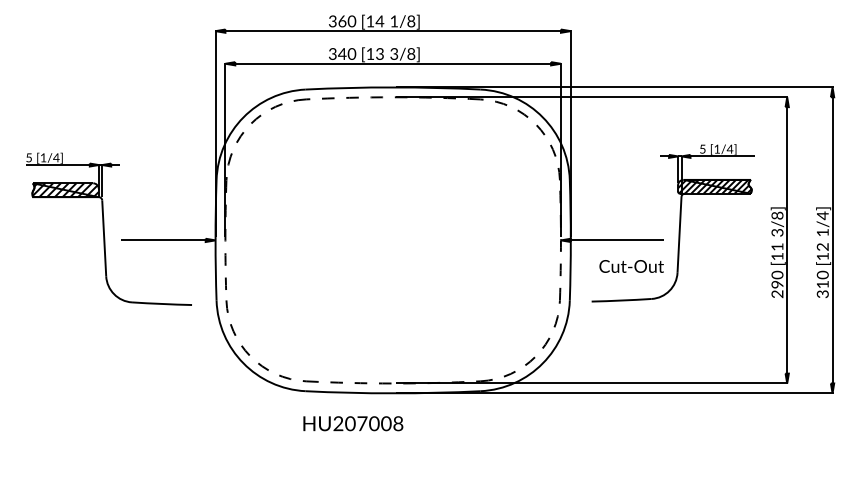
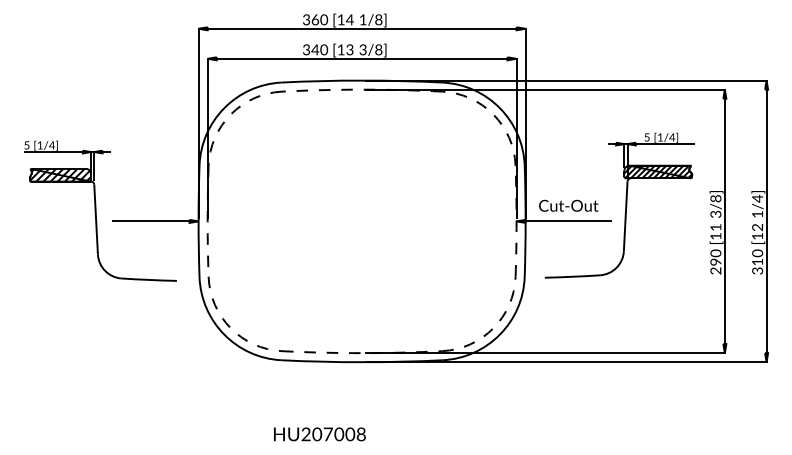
text: (631, 266) -> (568, 205), moved
text: (353, 423) -> (320, 434), moved

